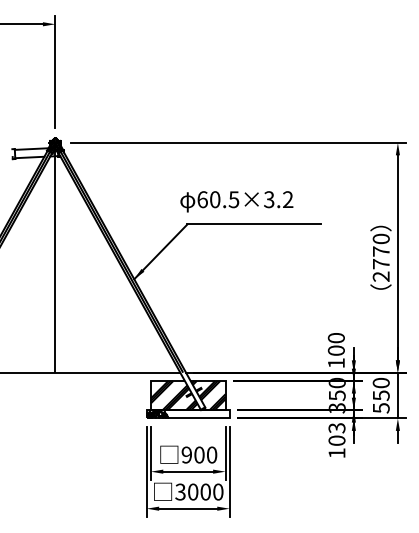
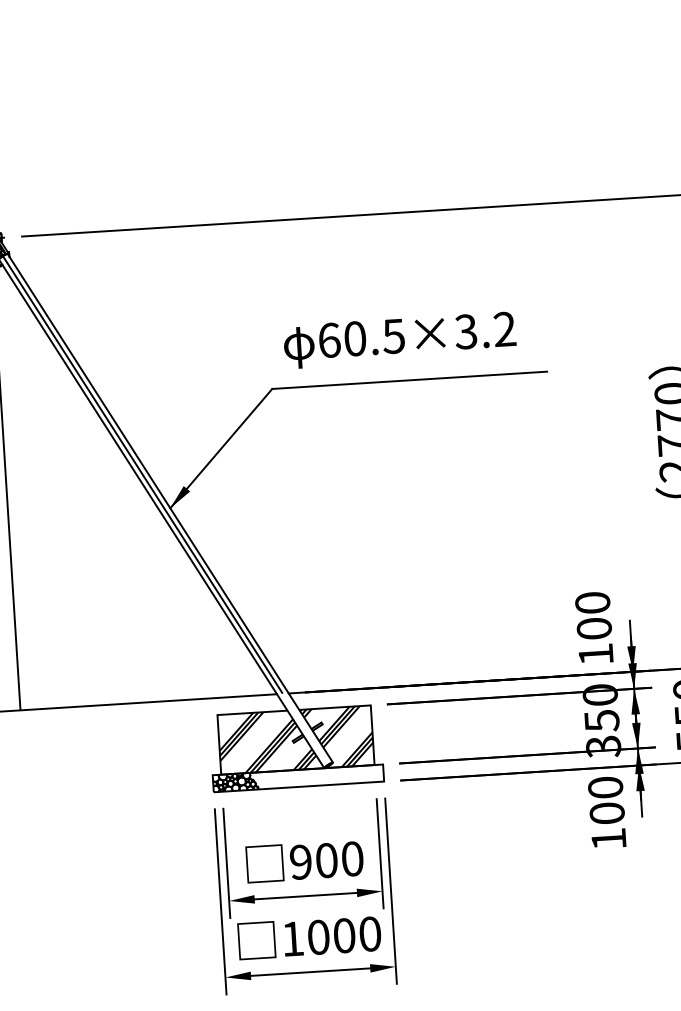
text: (236, 201) -> (399, 339), moved
text: (336, 428) -> (604, 788), 103 -> 100
text: (180, 491) -> (292, 937), 3000 -> 1000

